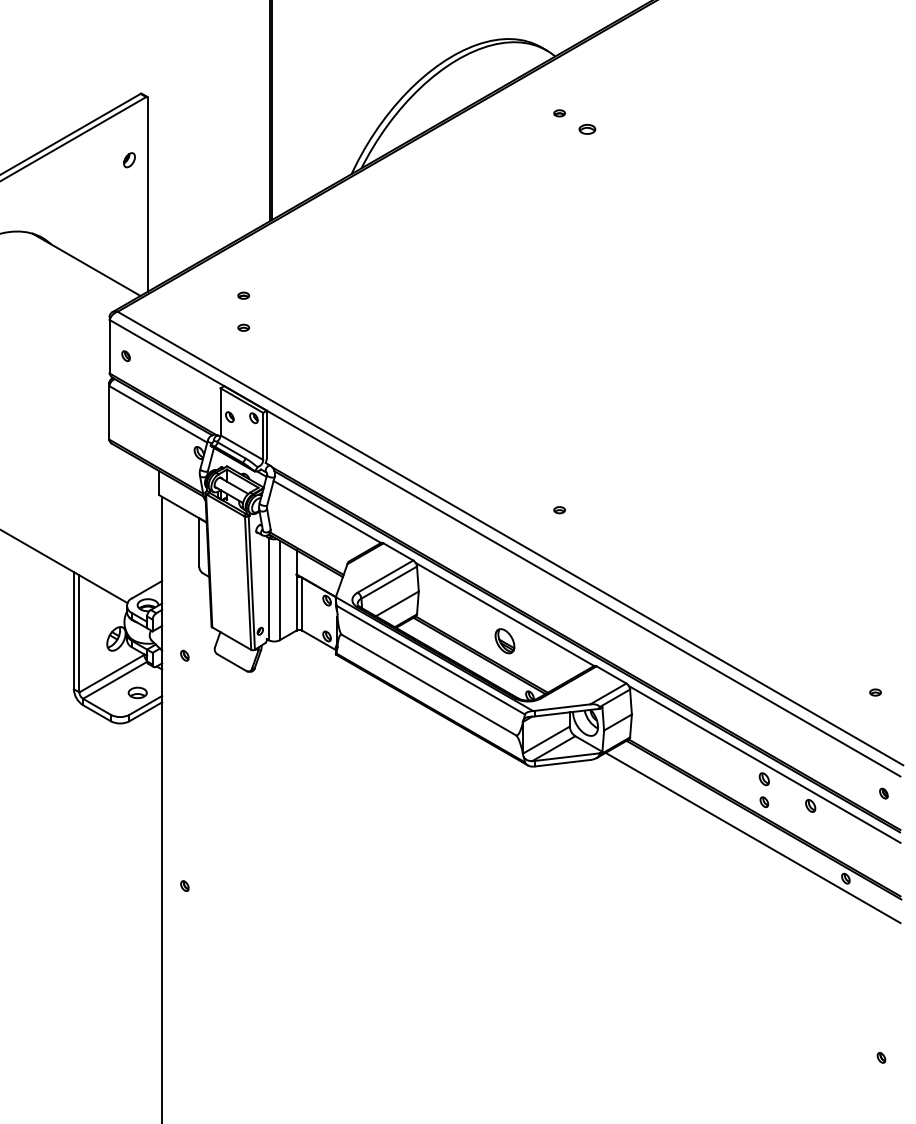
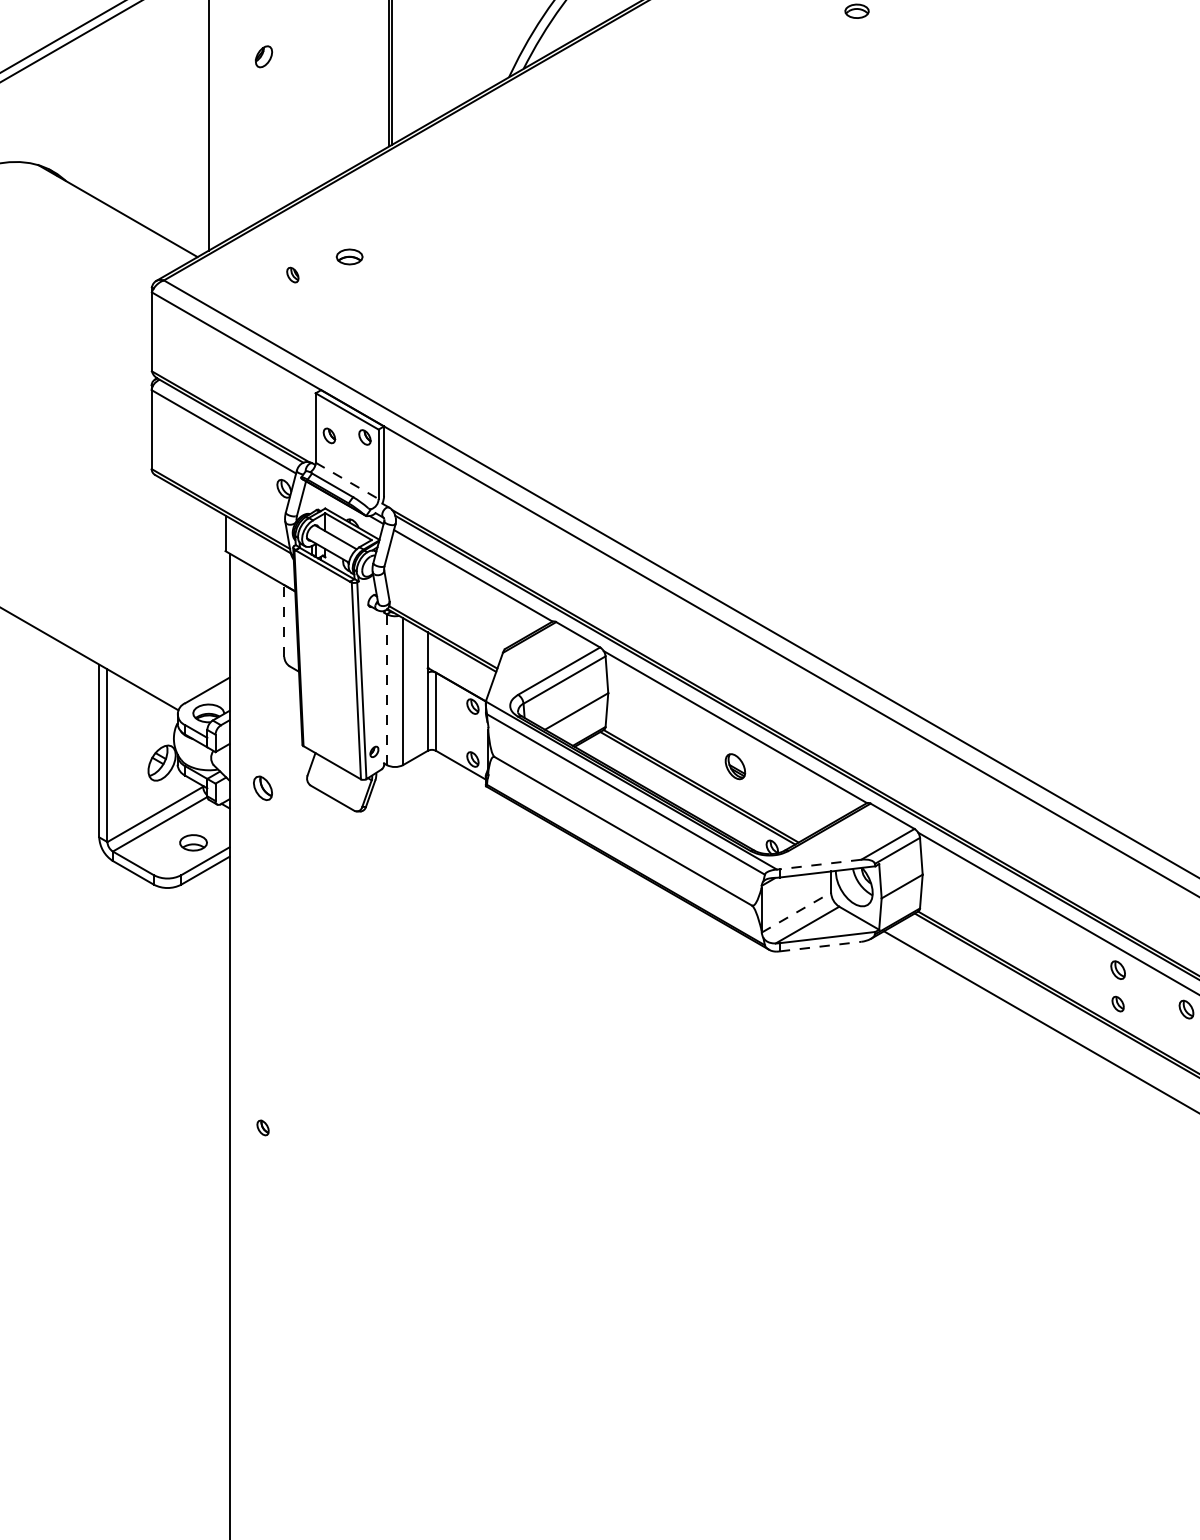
part: (129, 160) -> (263, 57), moved
part: (243, 295) -> (349, 256), size x1.6
part: (243, 327) -> (349, 303), removed
part: (125, 356) -> (292, 275), moved
line: (241, 447) -> (346, 480), solid -> dashed
part: (559, 510) -> (815, 573), removed
line: (199, 542) -> (284, 620), solid -> dashed
line: (268, 588) -> (386, 688), solid -> dashed
part: (504, 641) -> (734, 766), size x0.7
part: (184, 655) -> (262, 787), size x1.6
line: (562, 707) -> (820, 864), solid -> dashed
line: (546, 739) -> (796, 911), solid -> dashed
line: (562, 763) -> (820, 946), solid -> dashed

